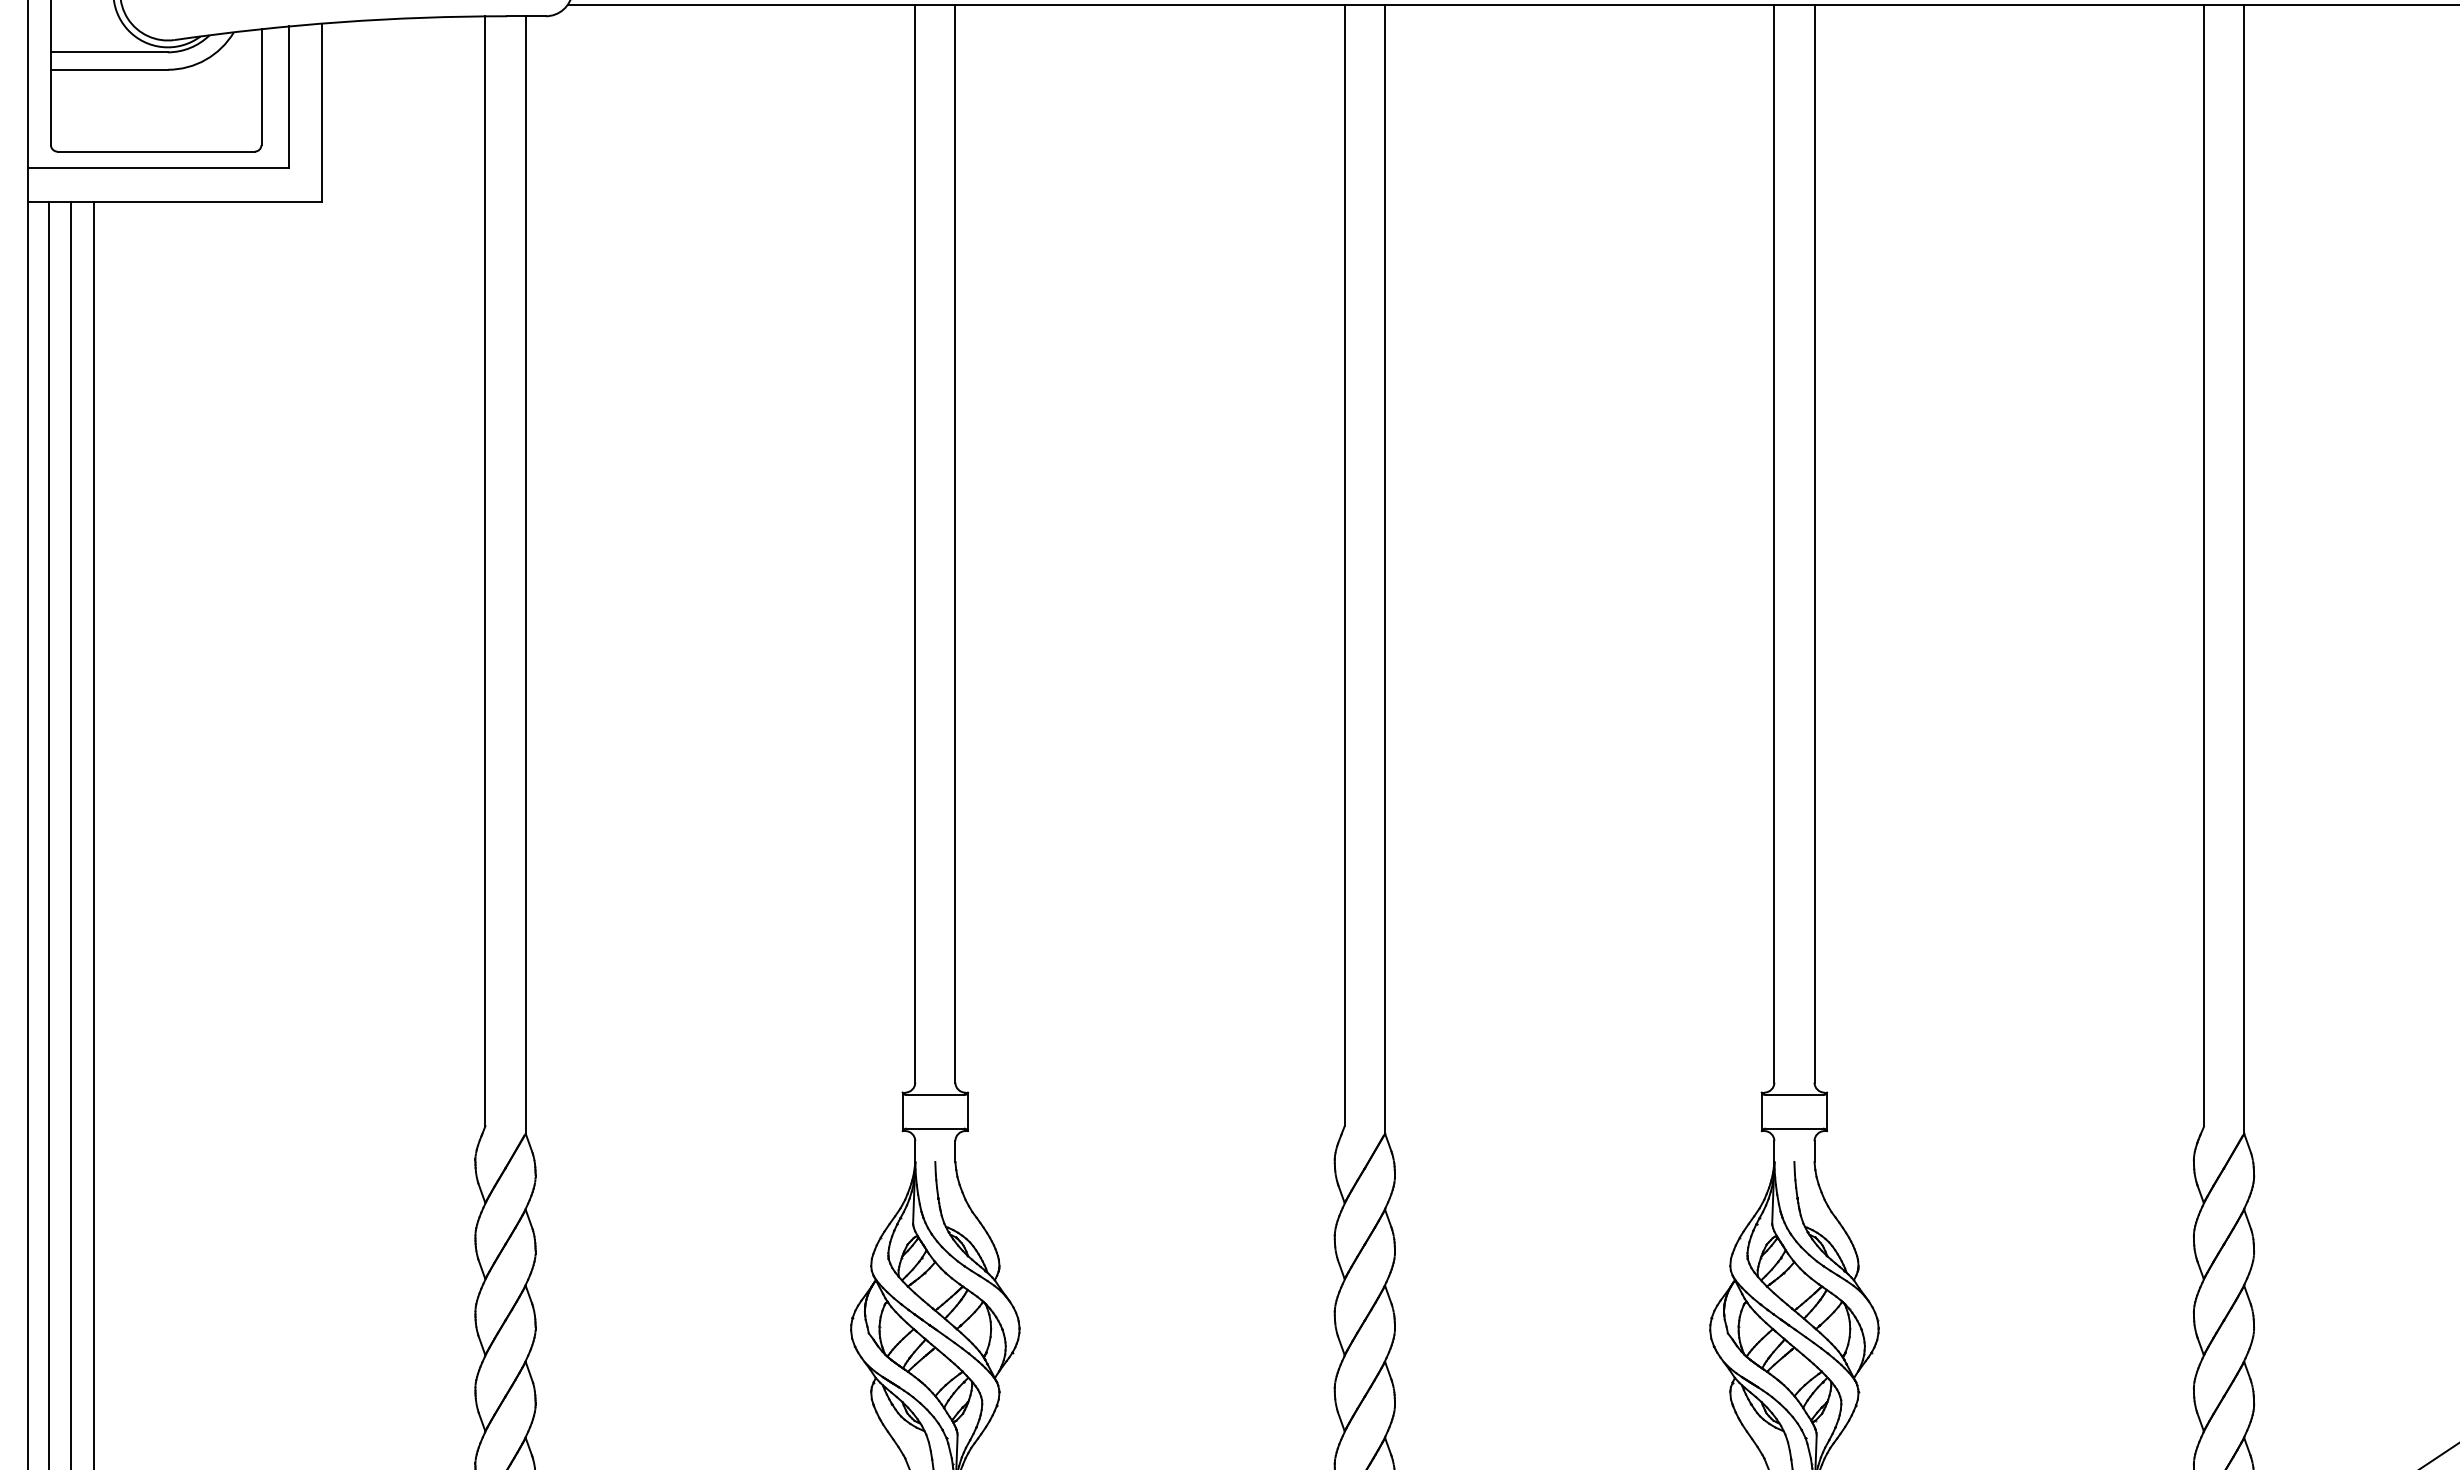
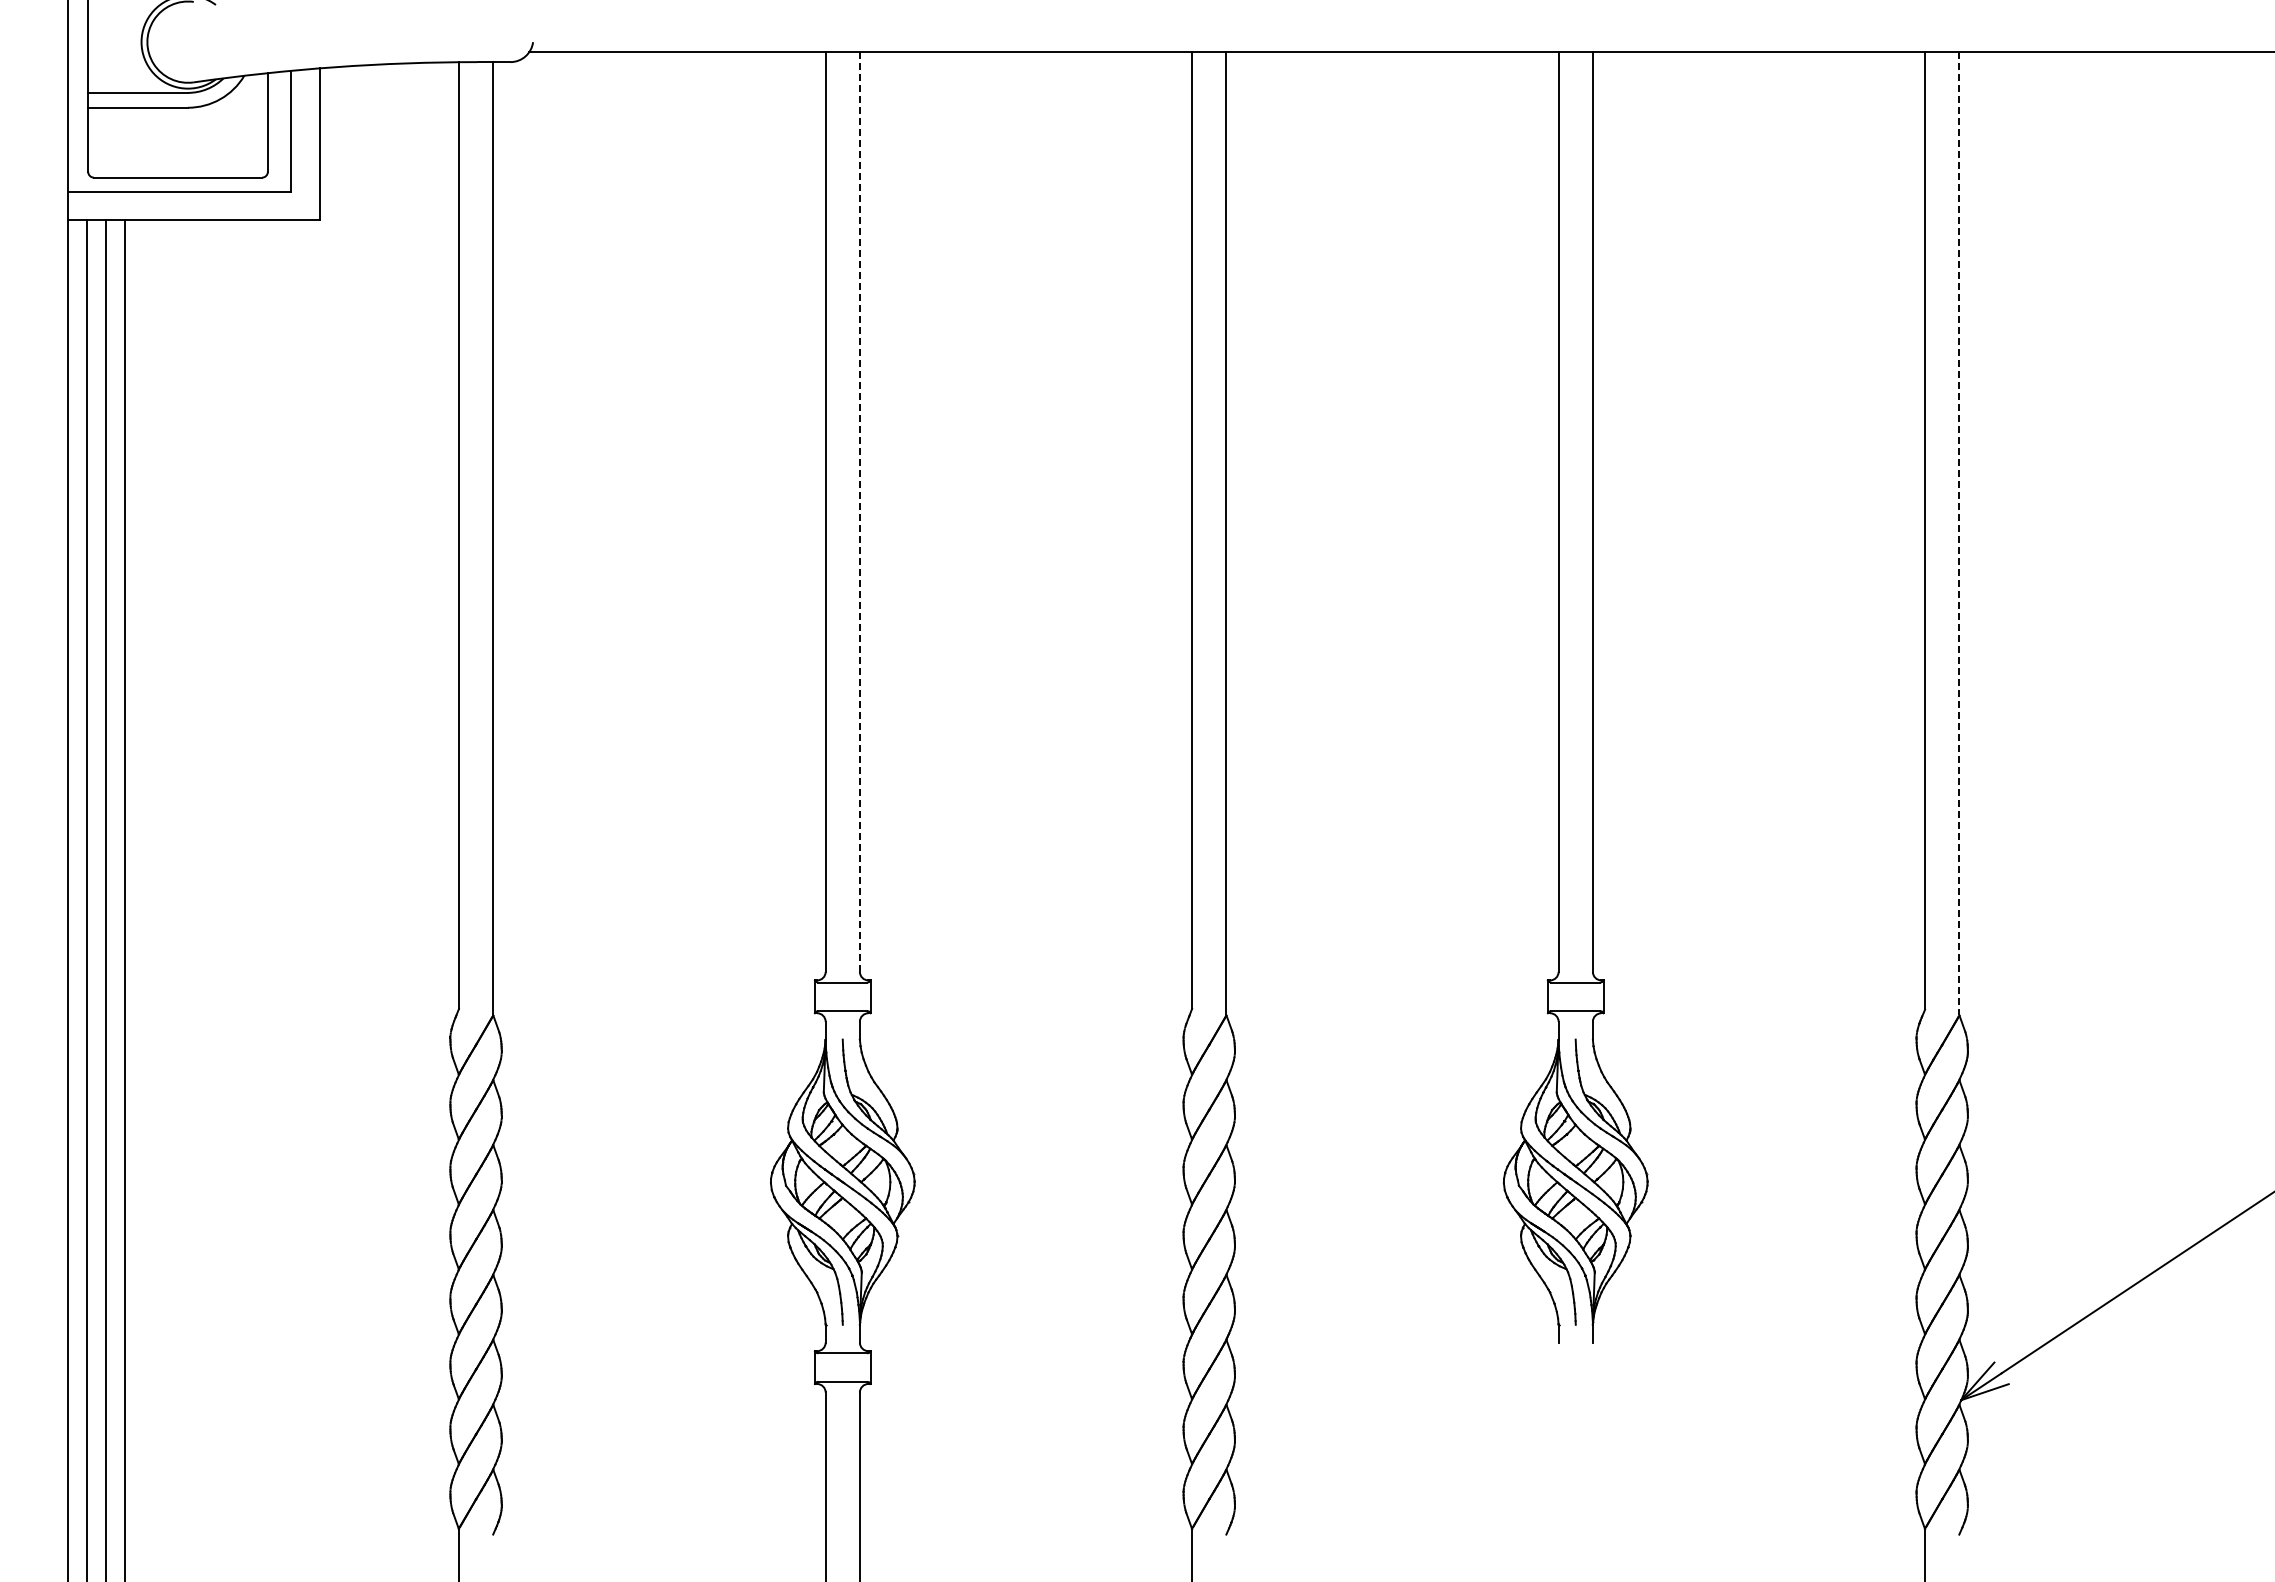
line: (954, 542) -> (859, 511), solid -> dashed
line: (2244, 569) -> (1959, 534), solid -> dashed

